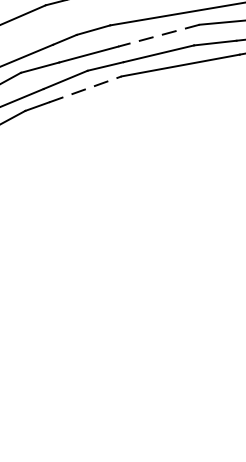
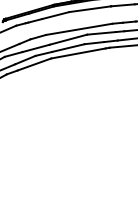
line: (156, 35) -> (67, 39), dashed -> solid
line: (85, 89) -> (34, 64), dashed -> solid

